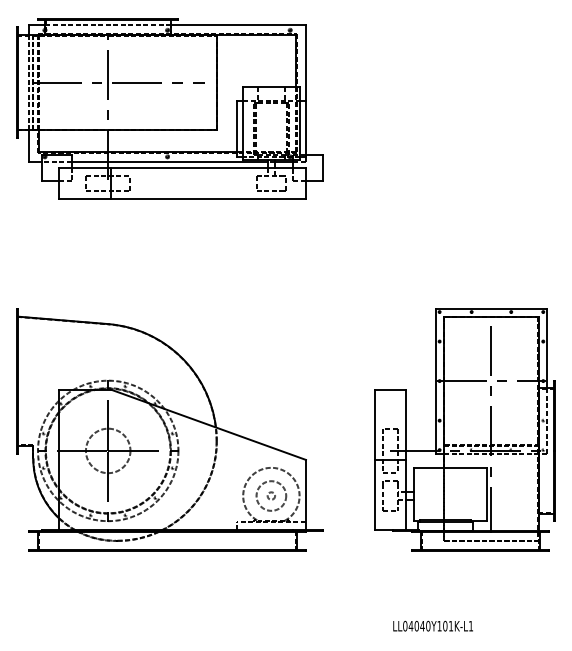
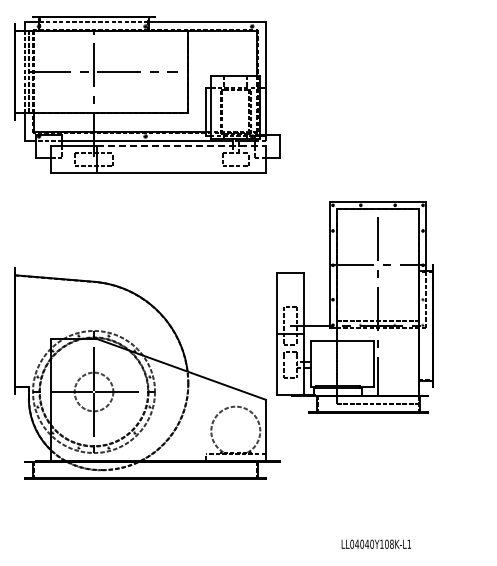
line: (208, 167) -> (181, 145), solid -> dashed
part: (464, 429) -> (354, 307), moved
part: (271, 495) -> (235, 430), removed
text: (450, 625) -> (391, 543), LL04040Y101K-L1 -> LL04040Y108K-L1

